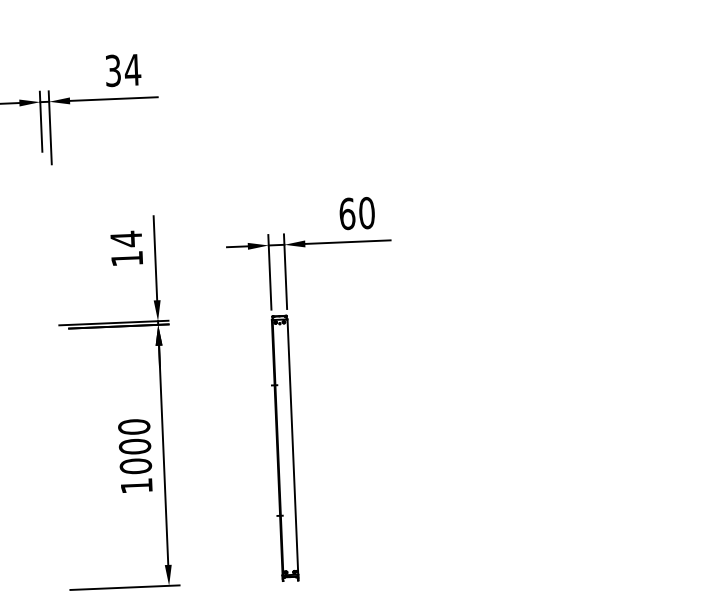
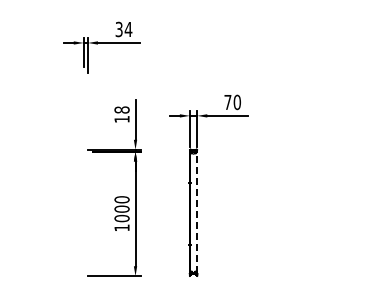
text: (346, 214) -> (227, 102), 60 -> 70
text: (125, 238) -> (121, 109), 14 -> 18
line: (293, 447) -> (197, 212), solid -> dashed

